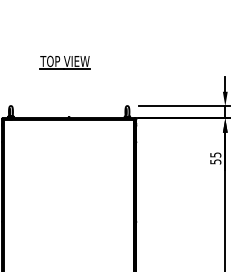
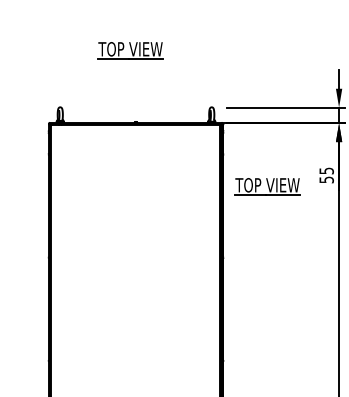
part: (170, 166) -> (267, 186), added

